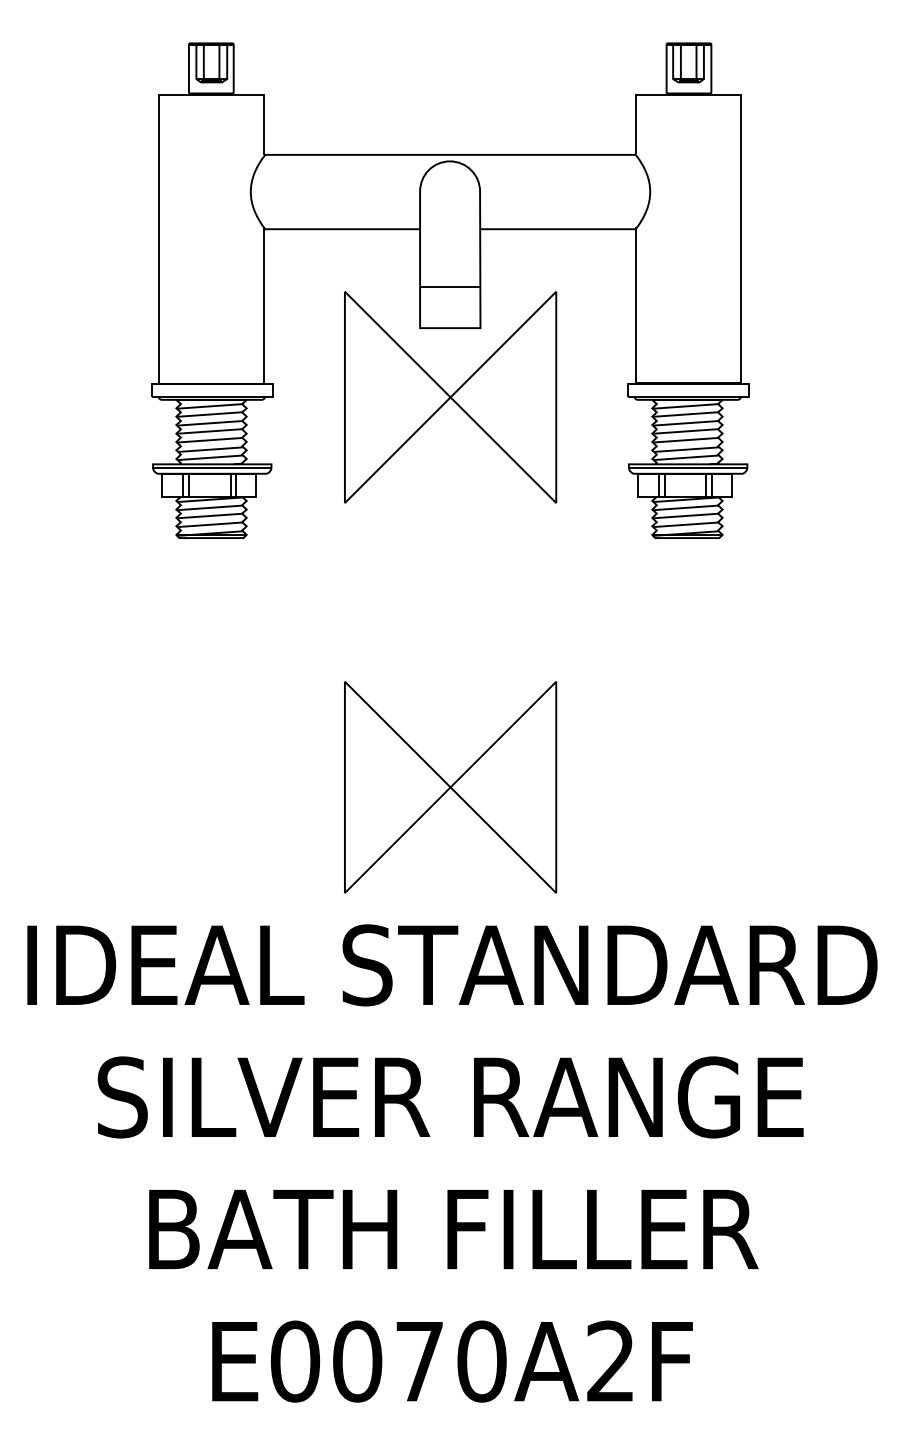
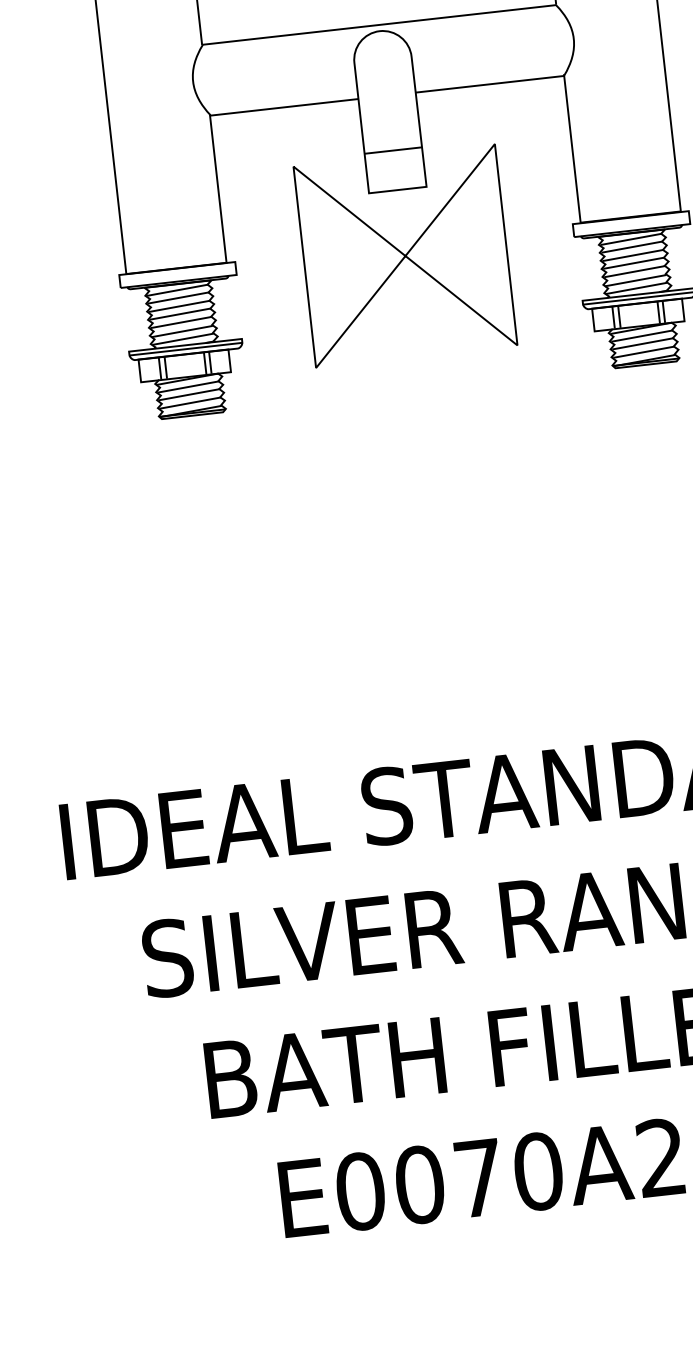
part: (450, 787) -> (447, 627), removed

